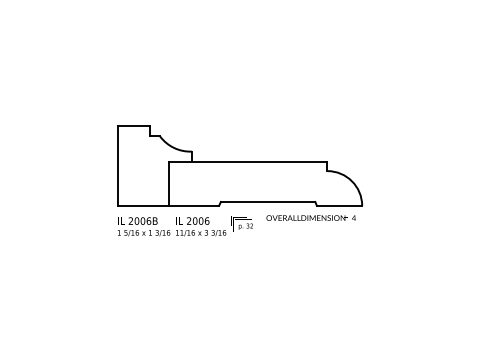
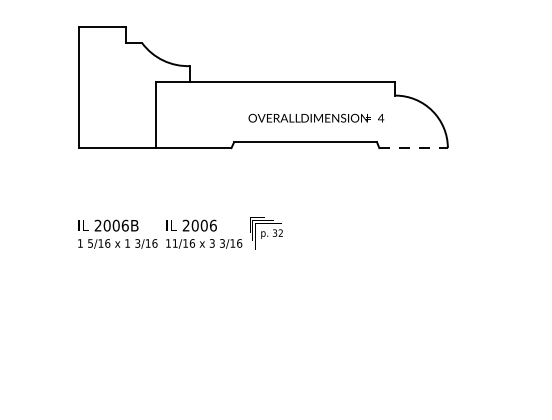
line: (339, 205) -> (413, 147), solid -> dashed
text: (310, 217) -> (315, 117), moved
text: (184, 226) -> (179, 233), moved

